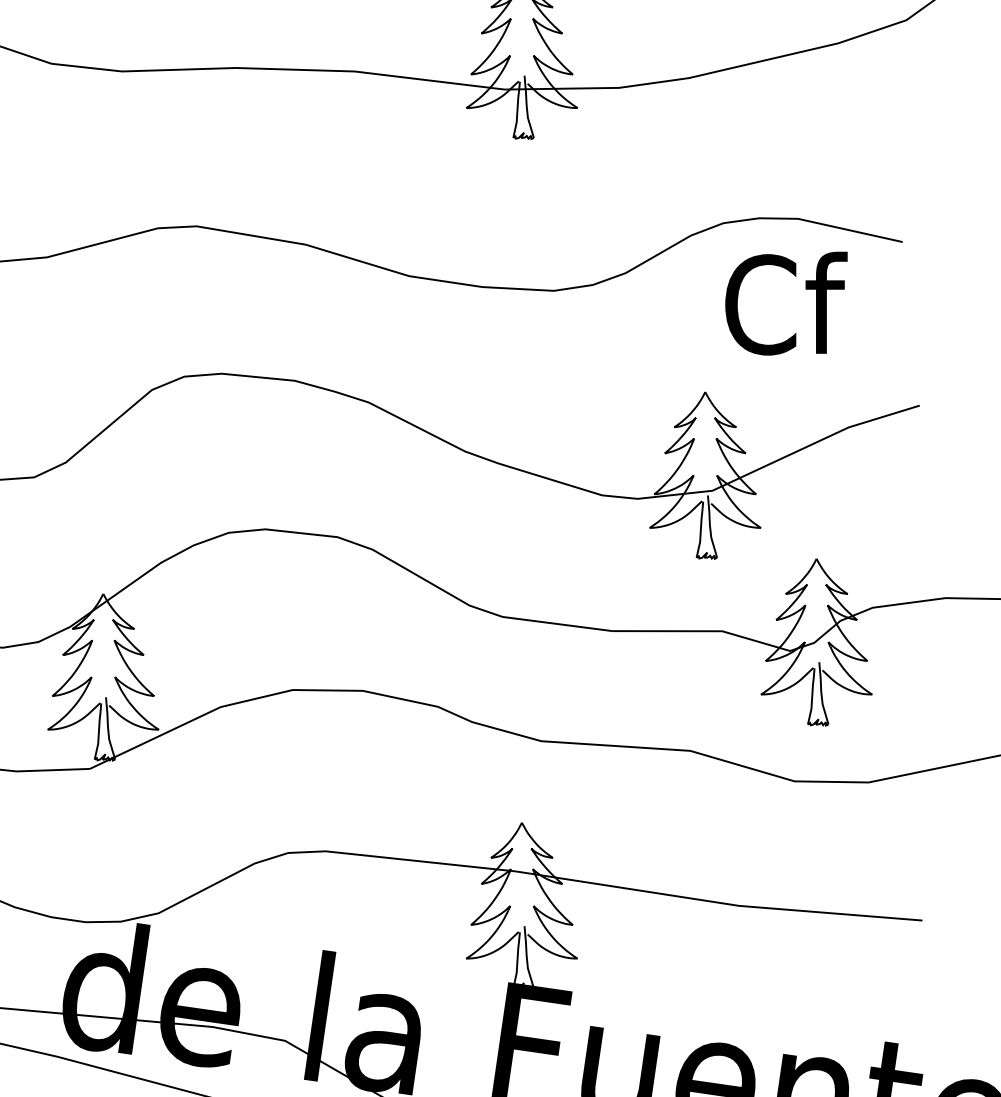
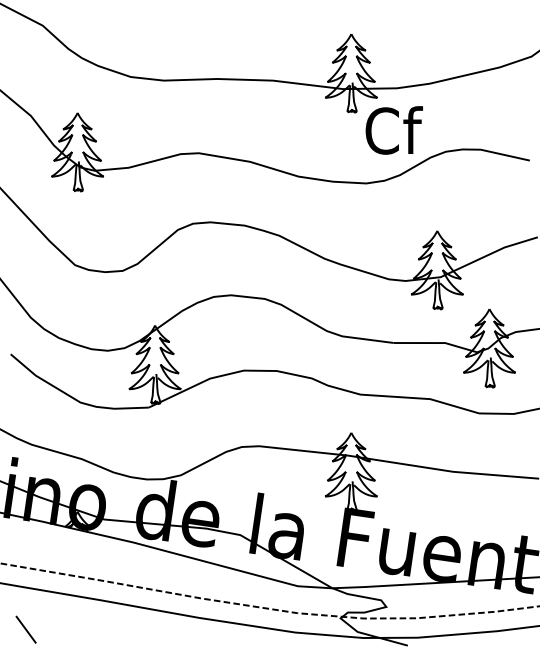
text: (784, 303) -> (393, 130), moved

